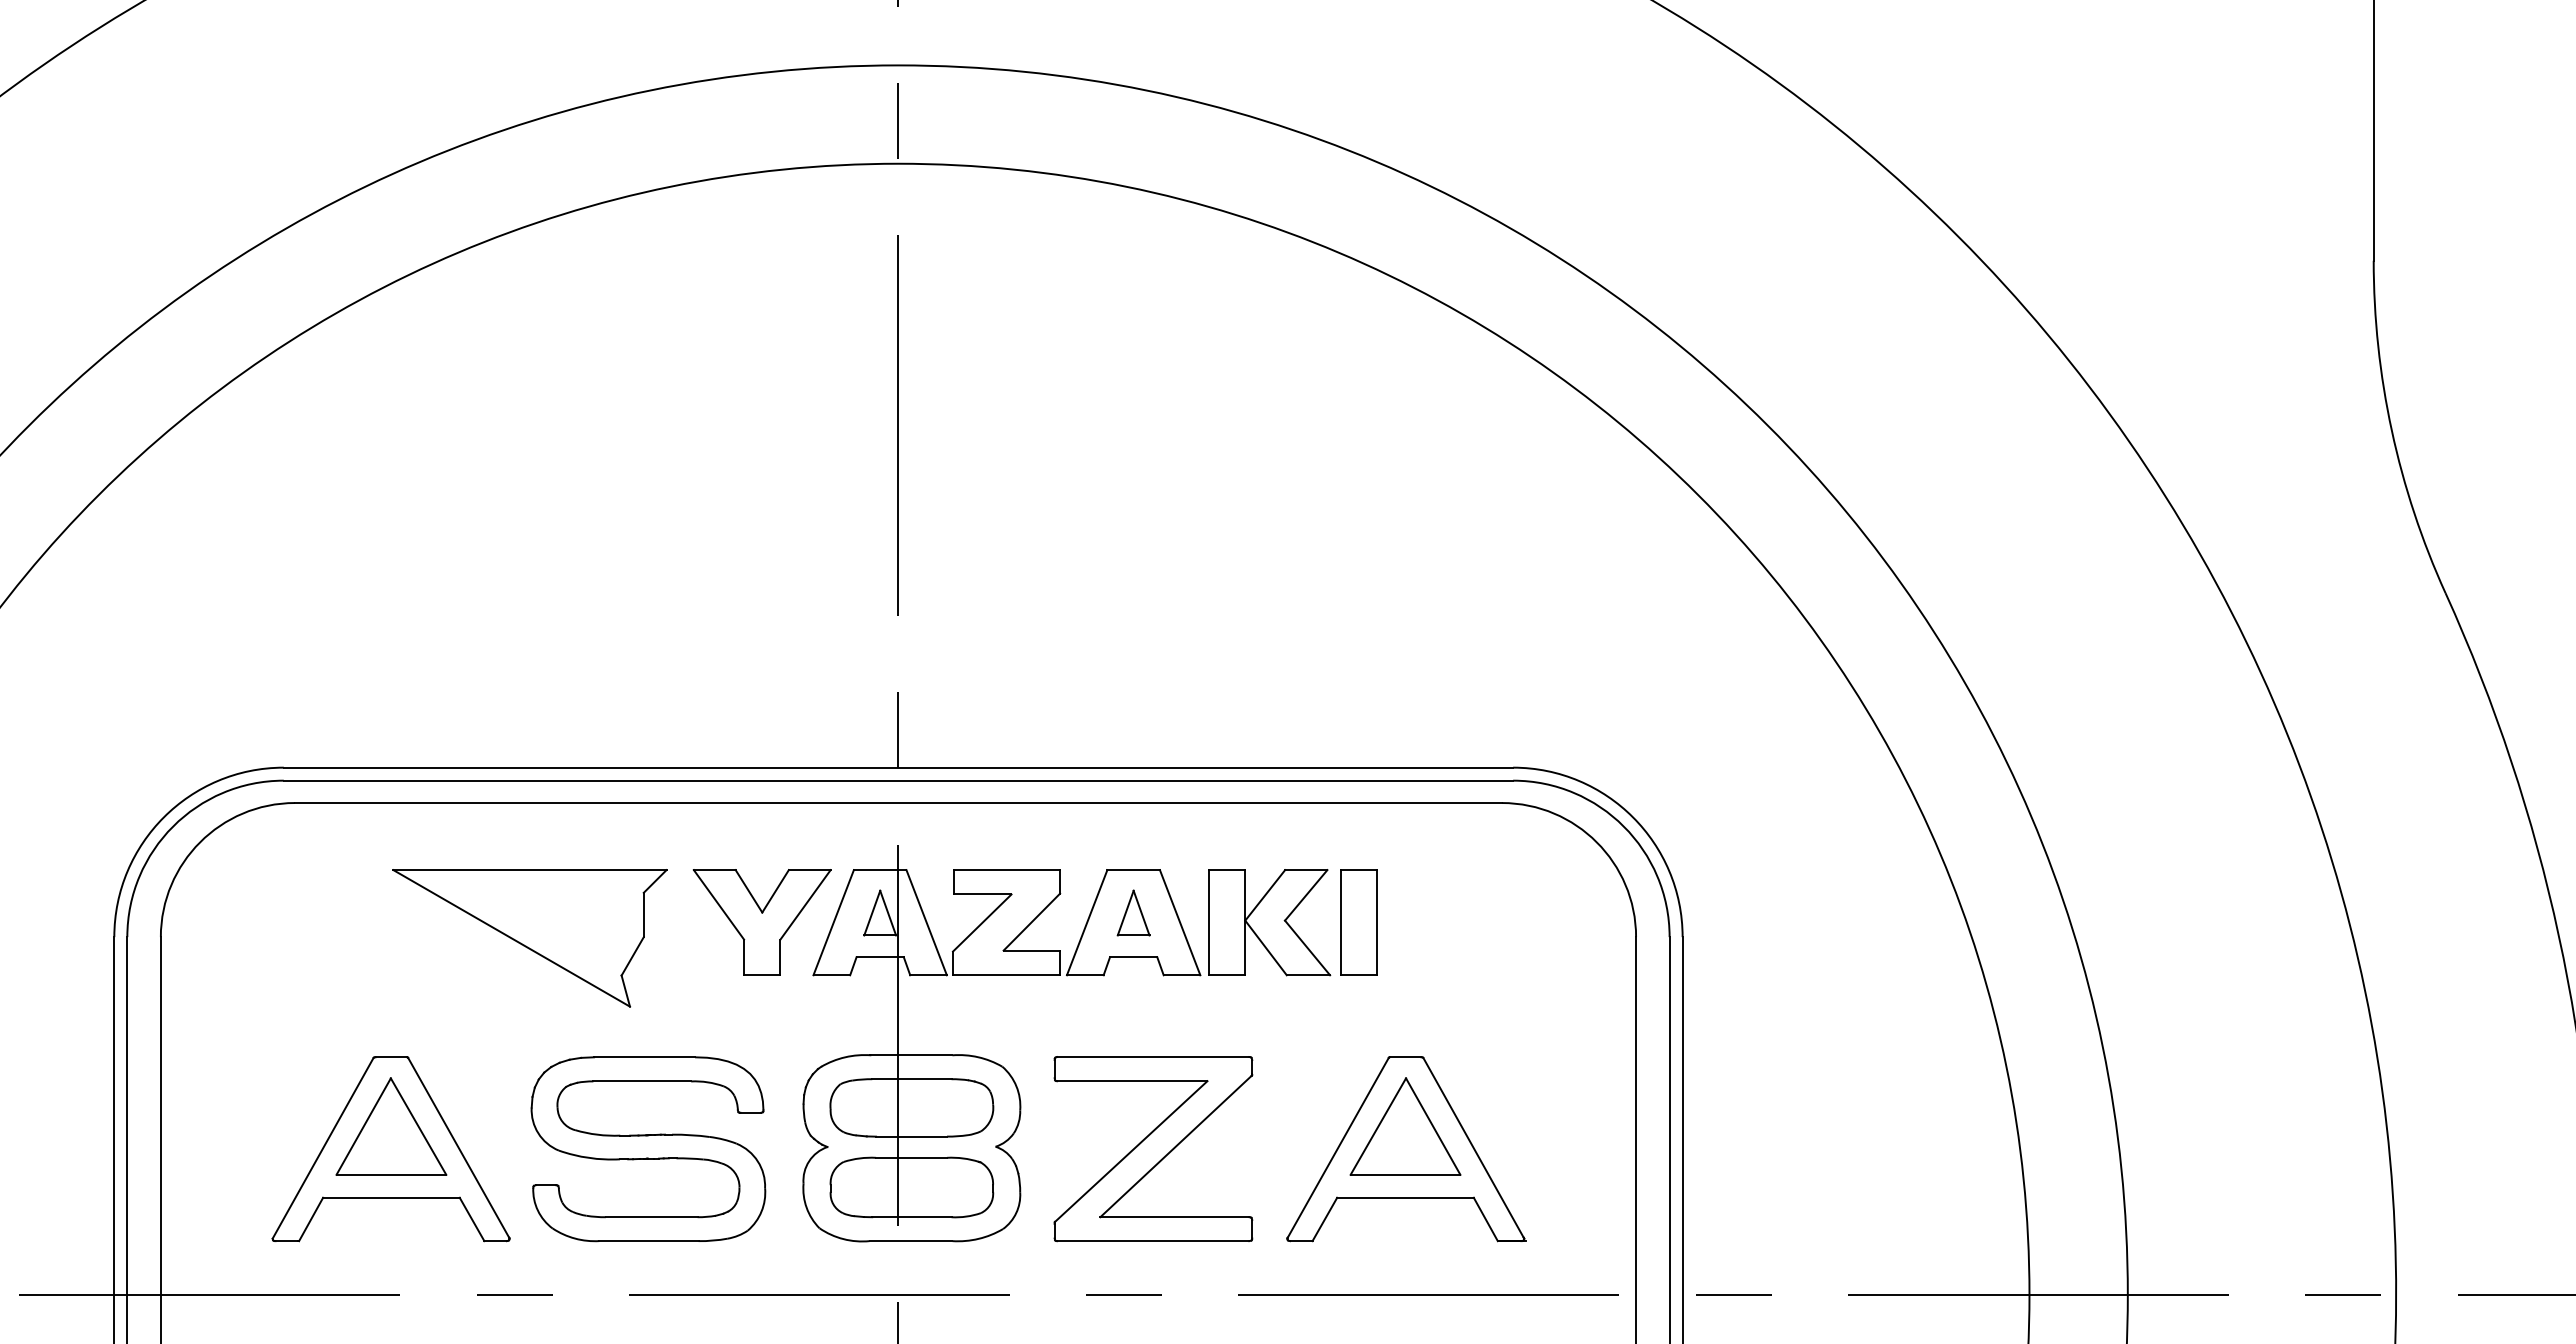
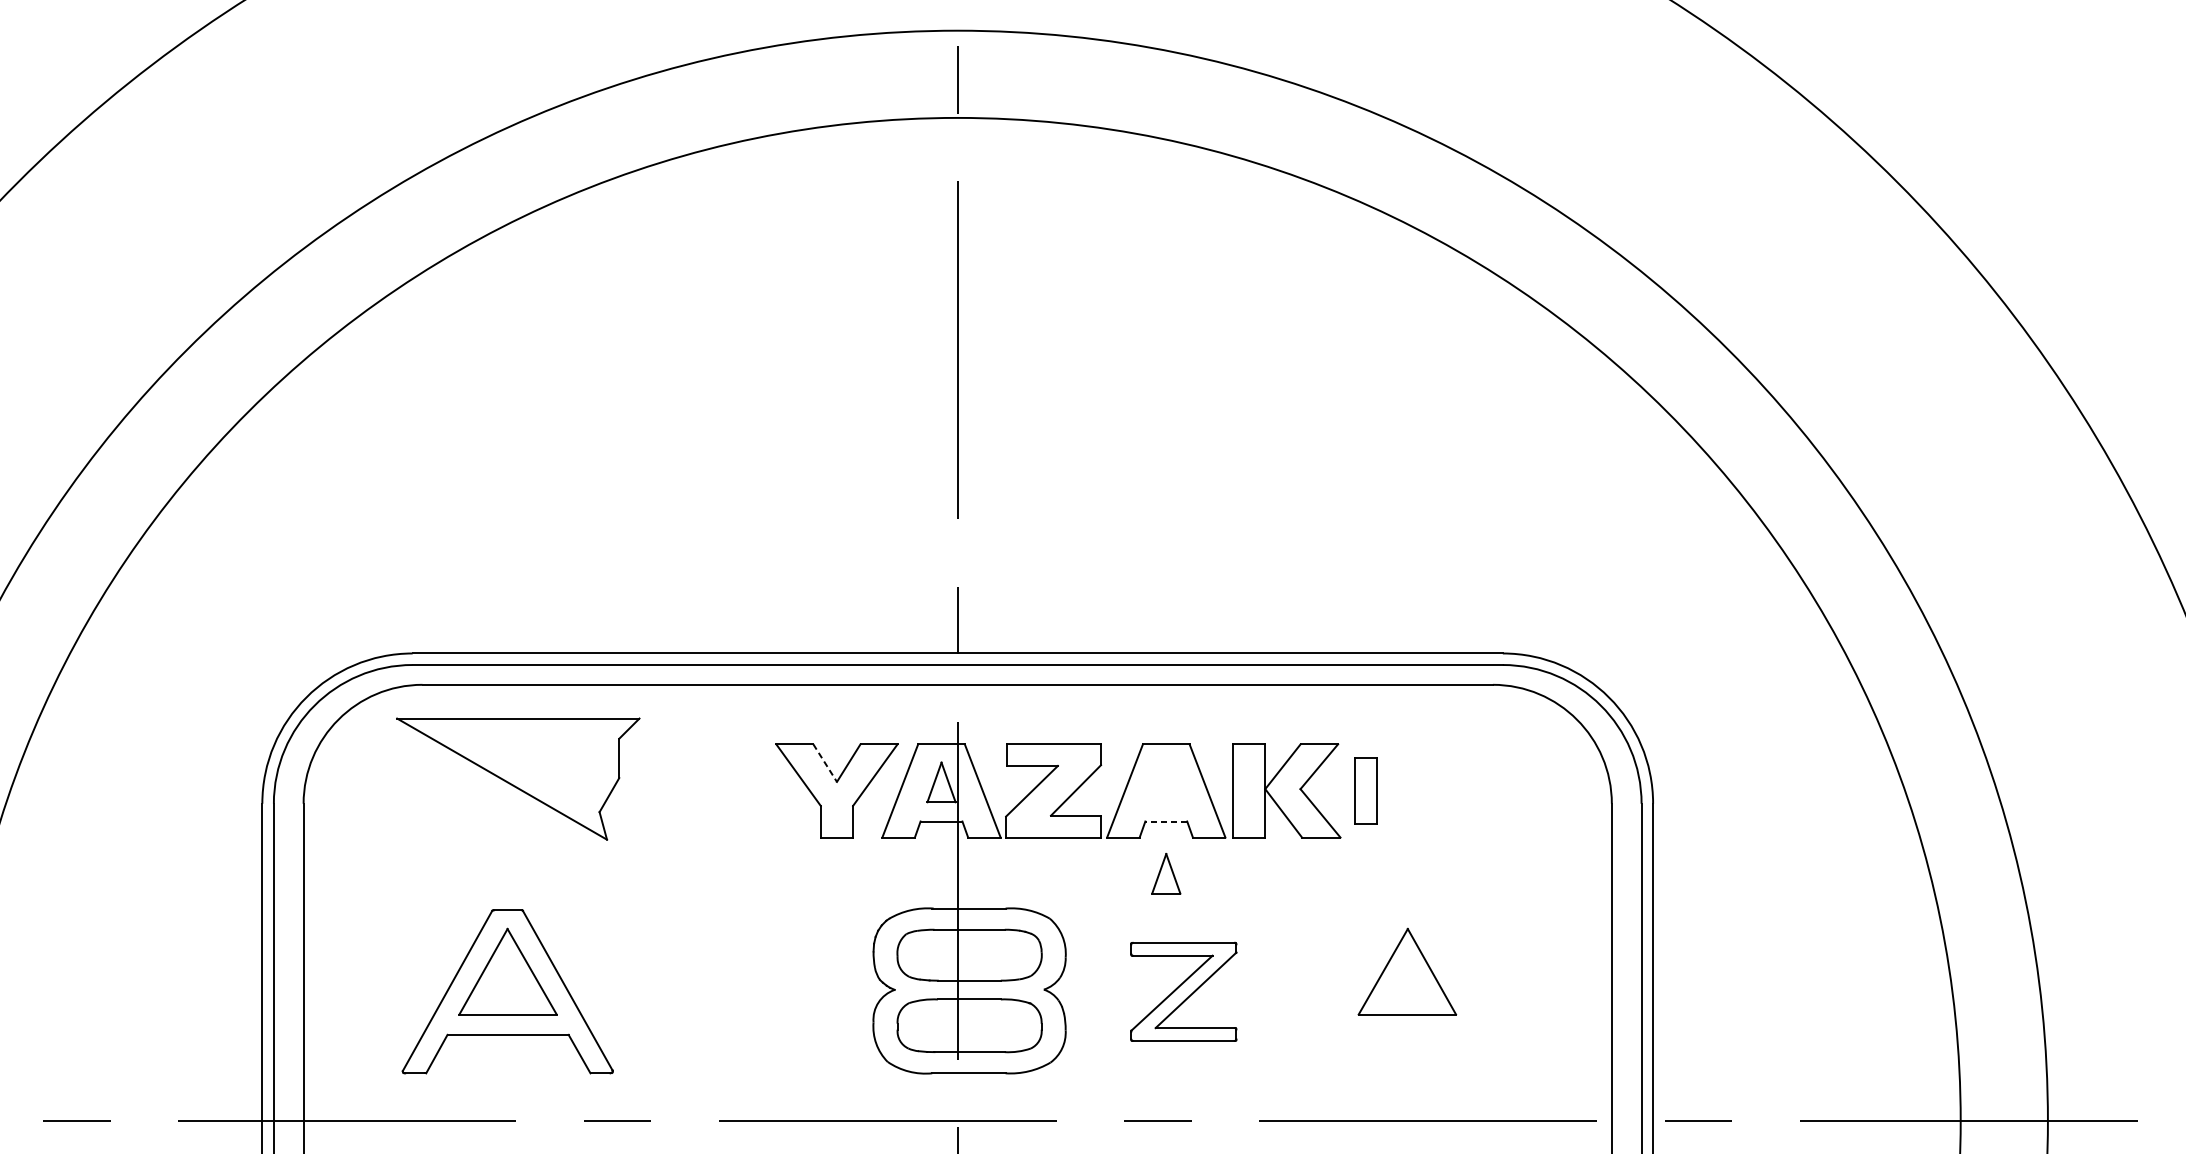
line: (749, 891) -> (825, 763), solid -> dashed
part: (1133, 912) -> (1166, 873), moved
part: (1358, 922) -> (1365, 790), size x0.7
part: (529, 938) -> (517, 779), moved
line: (1133, 957) -> (1166, 821), solid -> dashed
part: (648, 1149) -> (736, 992), removed
part: (1153, 1149) -> (1183, 992), size x0.6
part: (1406, 1149) -> (1408, 992), removed

